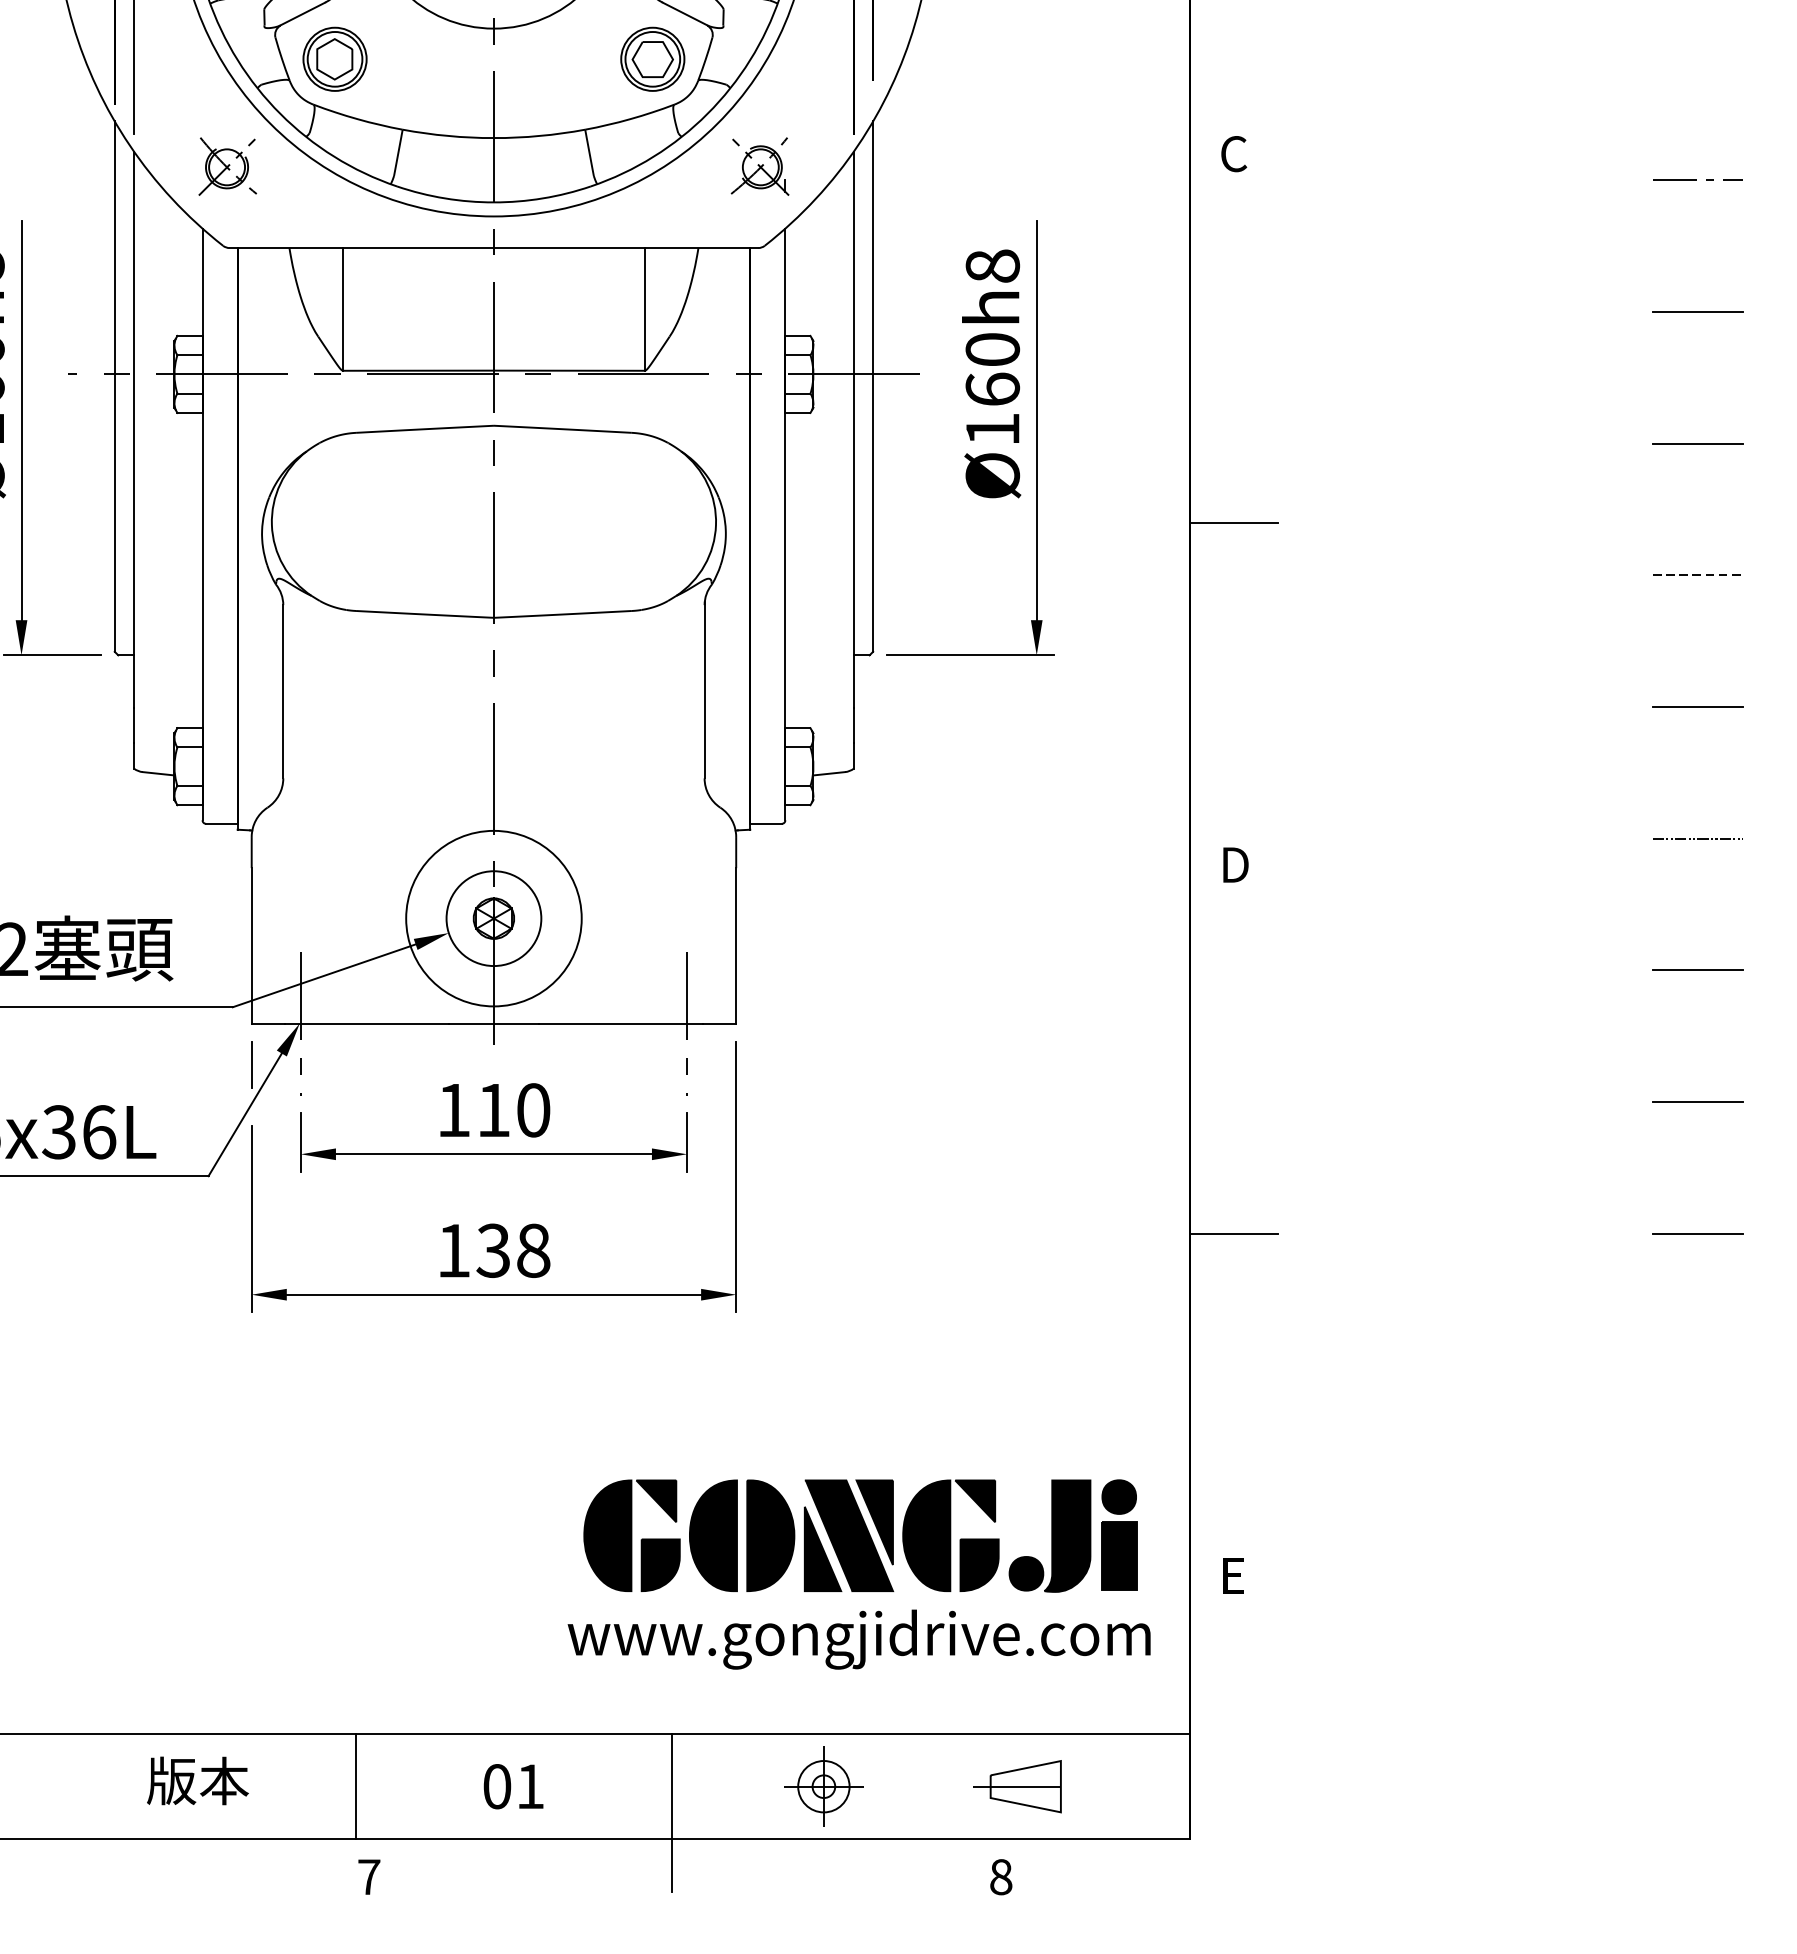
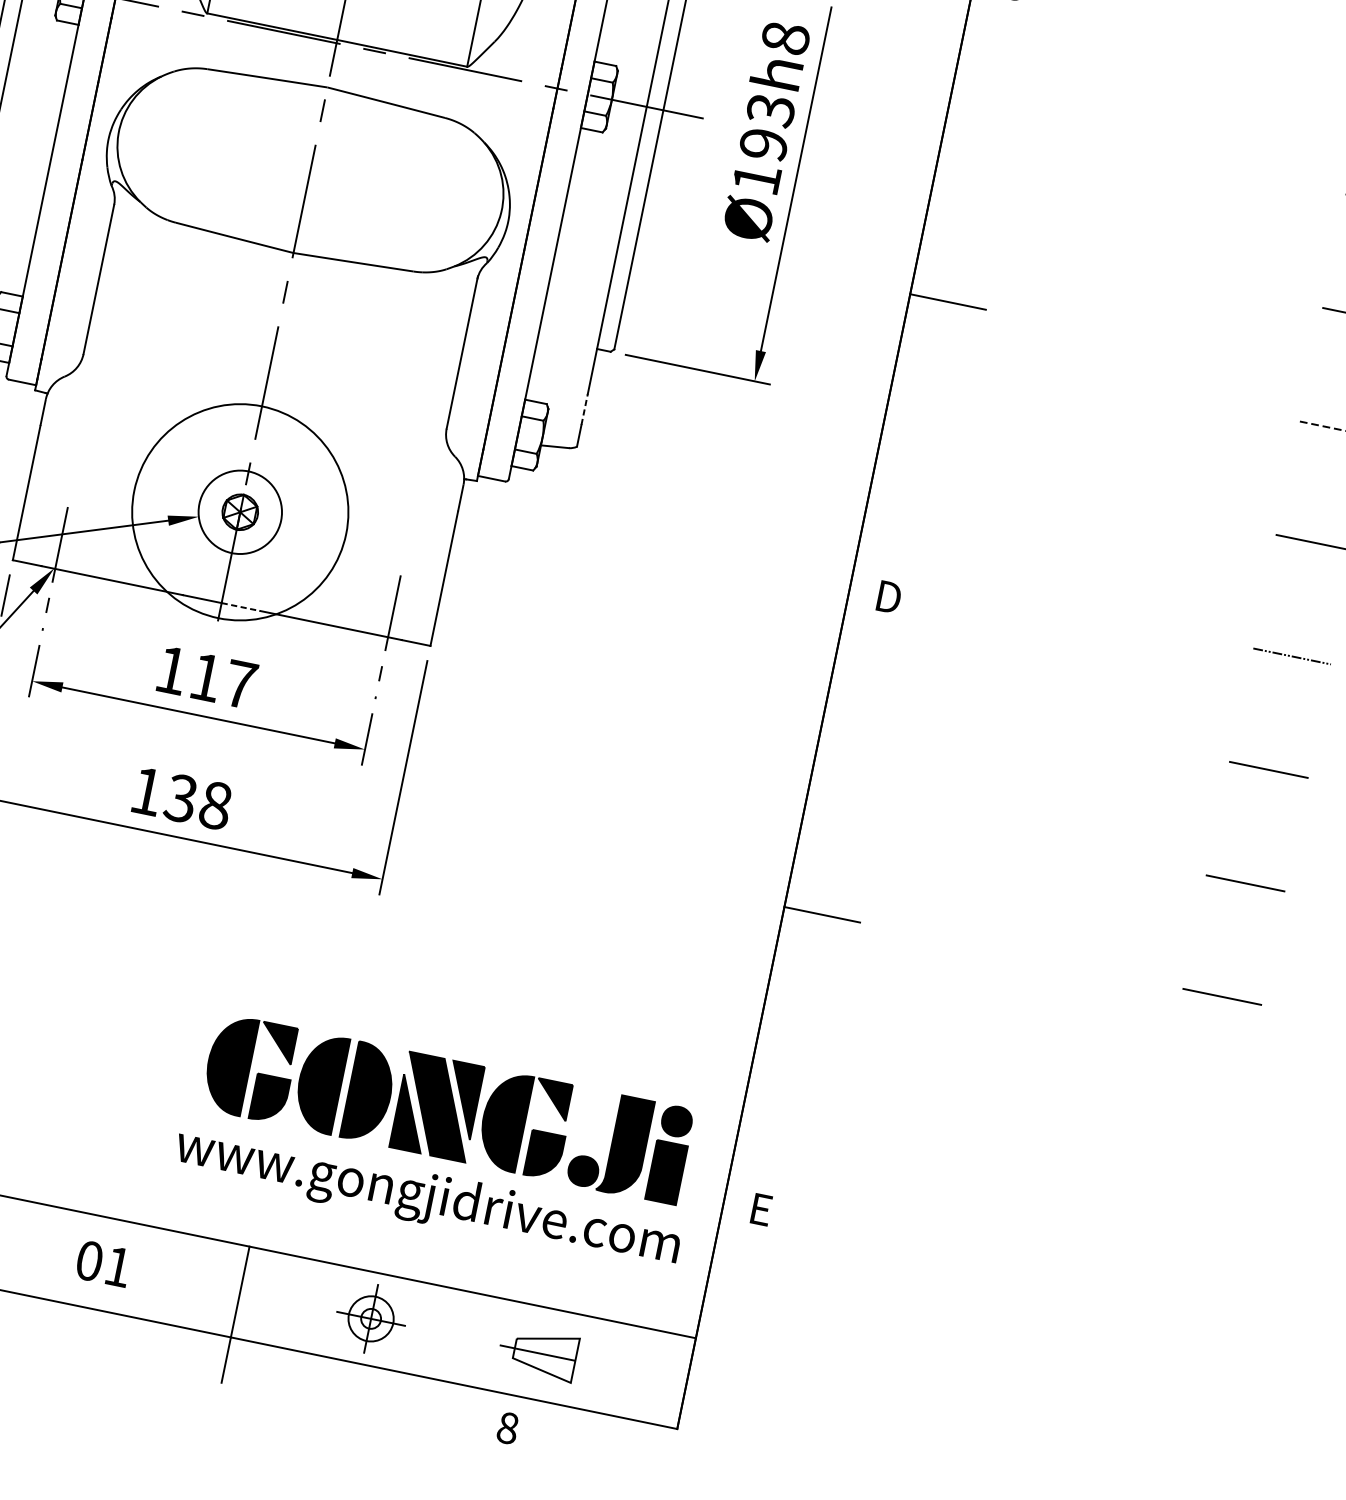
text: (992, 369) -> (767, 127), Ø160h8 -> Ø193h8
line: (853, 725) -> (584, 409), solid -> dashed
circle: (493, 918) -> (239, 512), size x1.4
line: (516, 1023) -> (241, 606), solid -> dashed
text: (533, 1110) -> (240, 684), 110 -> 117

